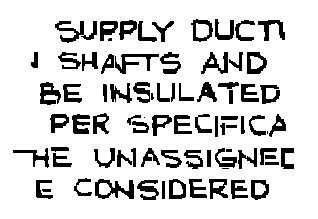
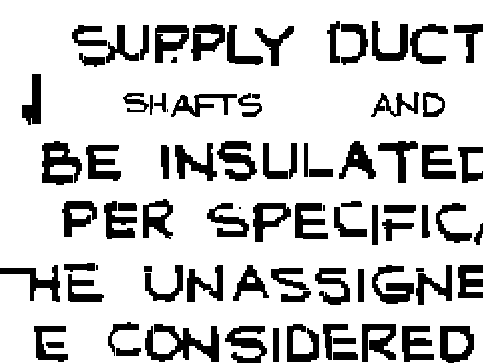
part: (34, 59) -> (32, 98), size x1.6
part: (119, 62) -> (192, 104), size x0.6
part: (233, 62) -> (407, 104), size x0.6

